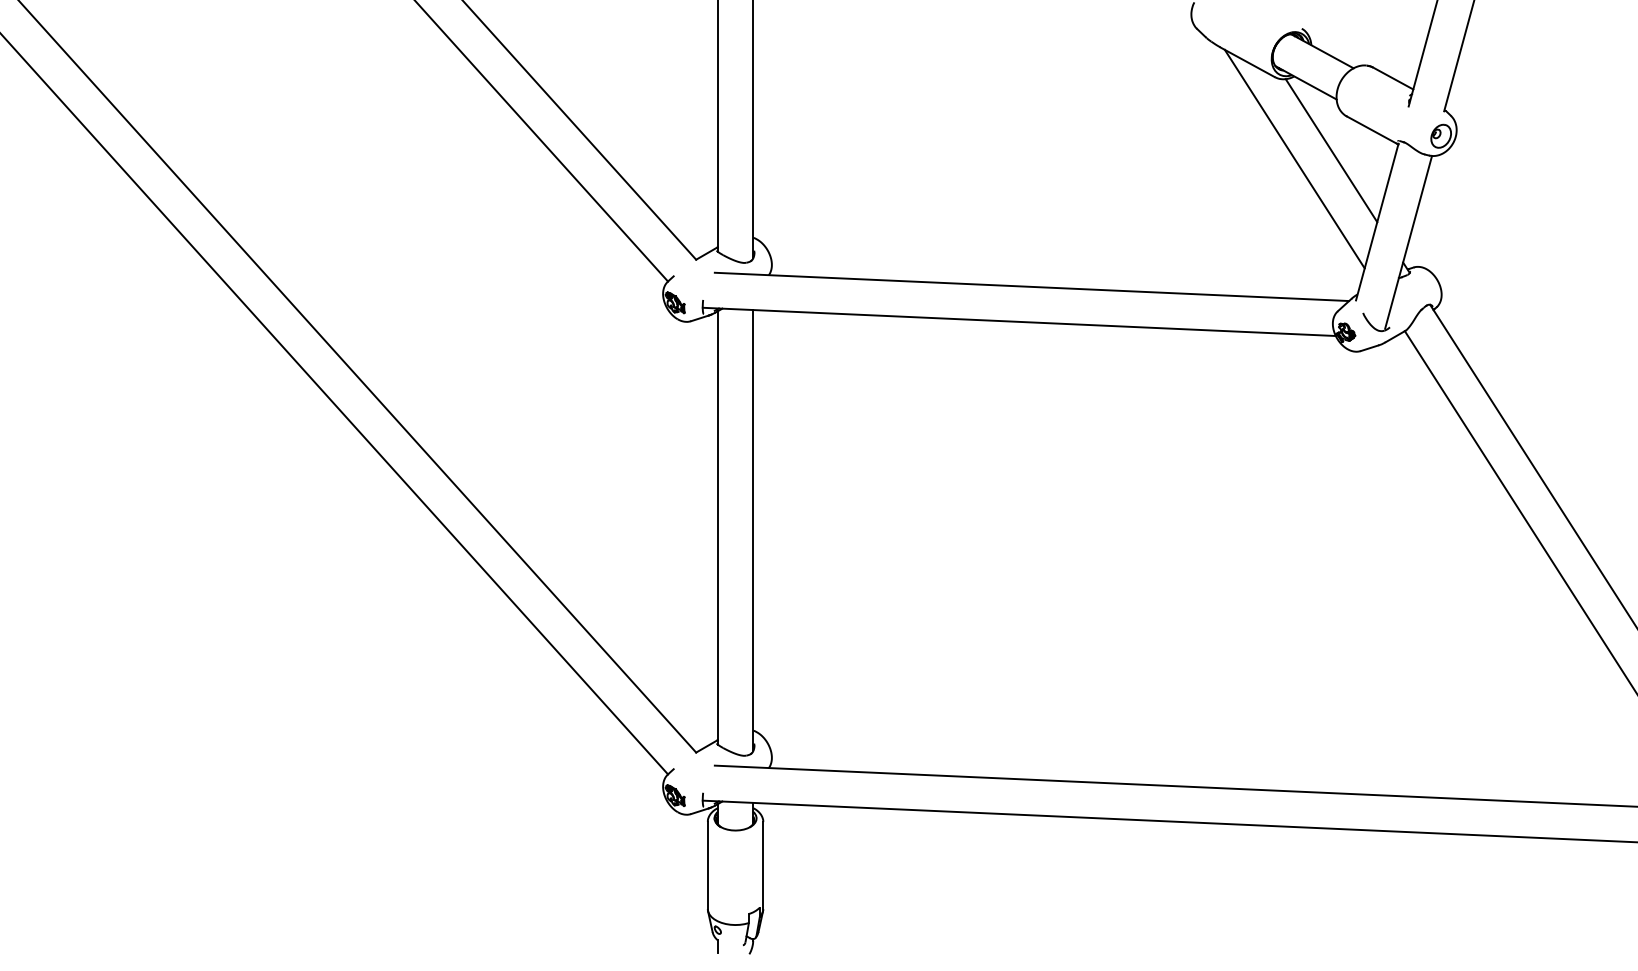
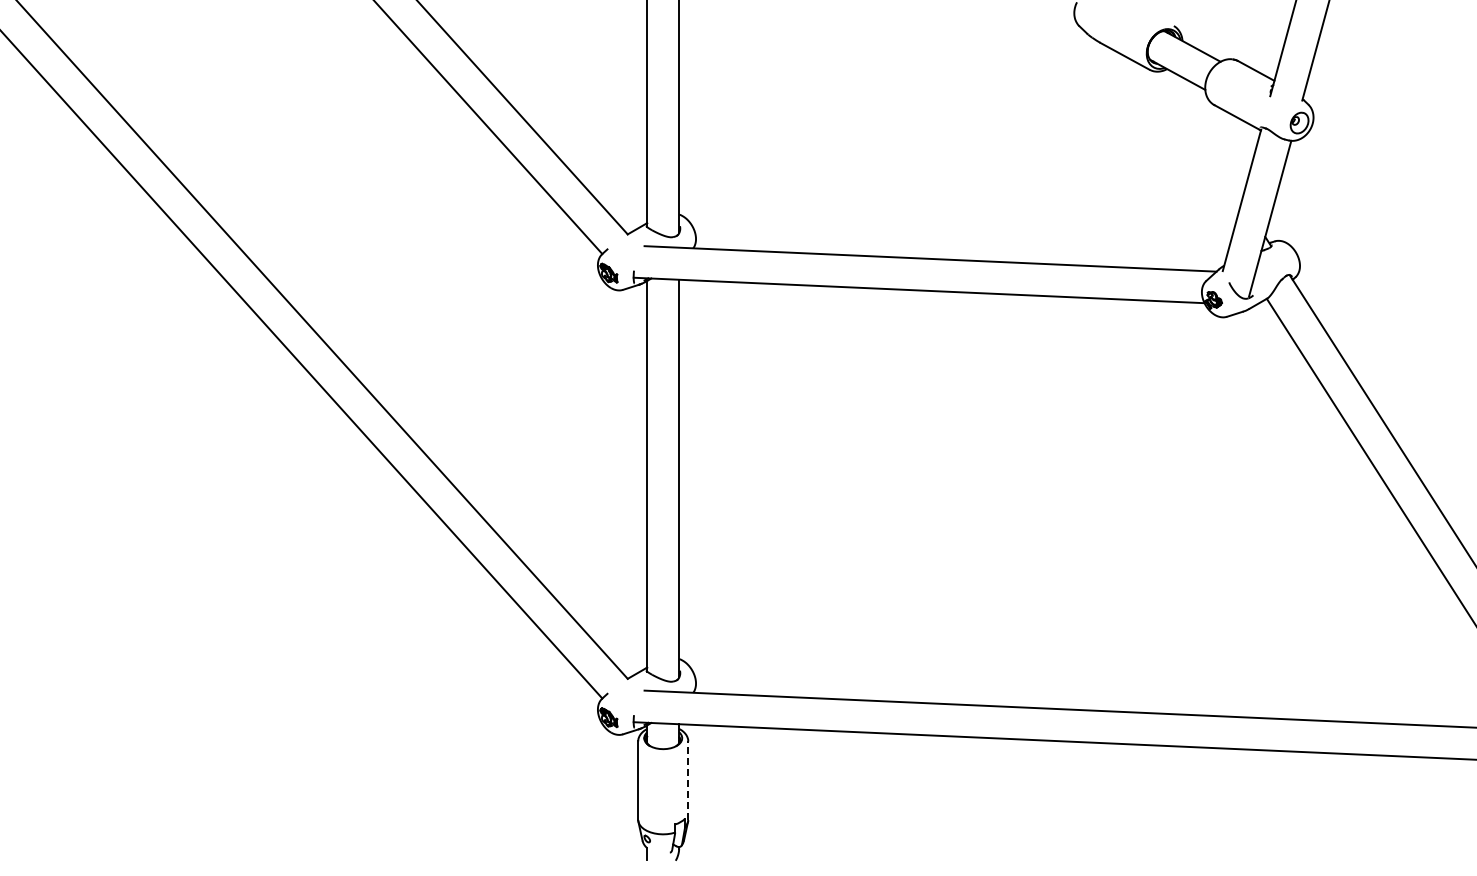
line: (1331, 150) -> (1200, 135), removed
line: (1294, 158) -> (1167, 143), removed
line: (763, 865) -> (688, 780), solid -> dashed

